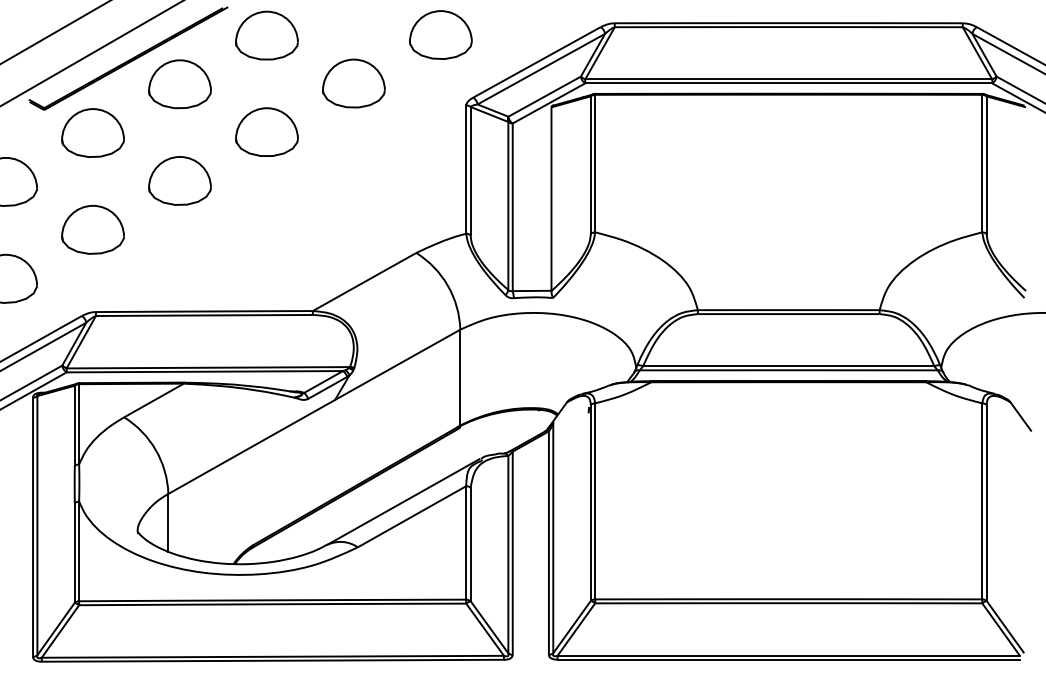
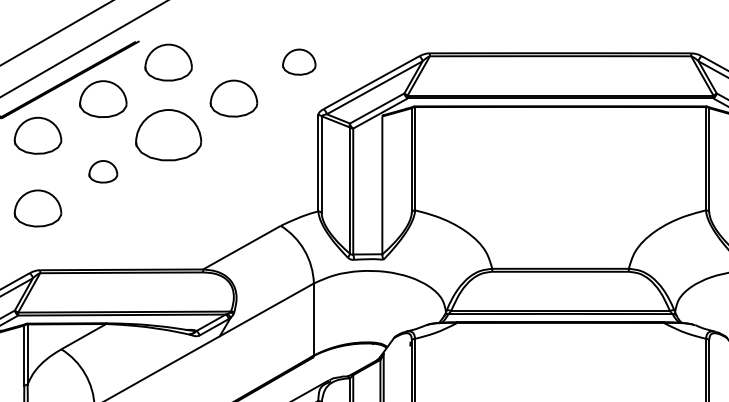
part: (440, 34) -> (298, 61), size x0.7
part: (266, 131) -> (168, 134), size x1.4
part: (179, 180) -> (102, 171), size x0.6

